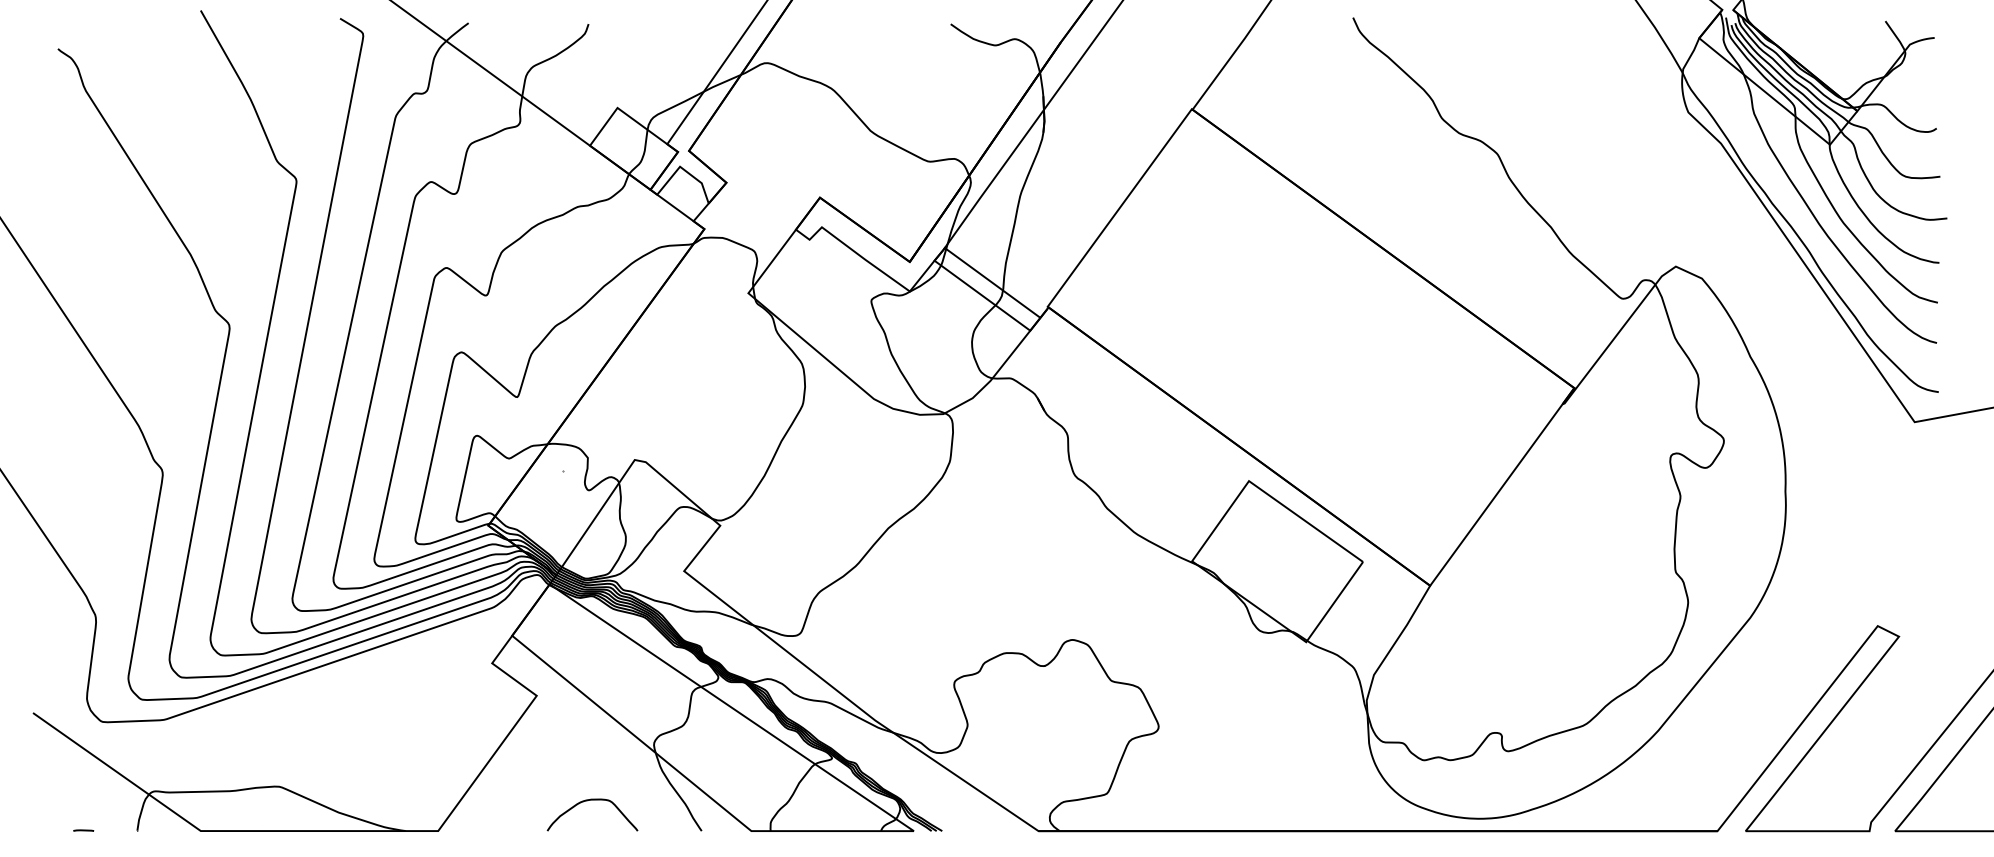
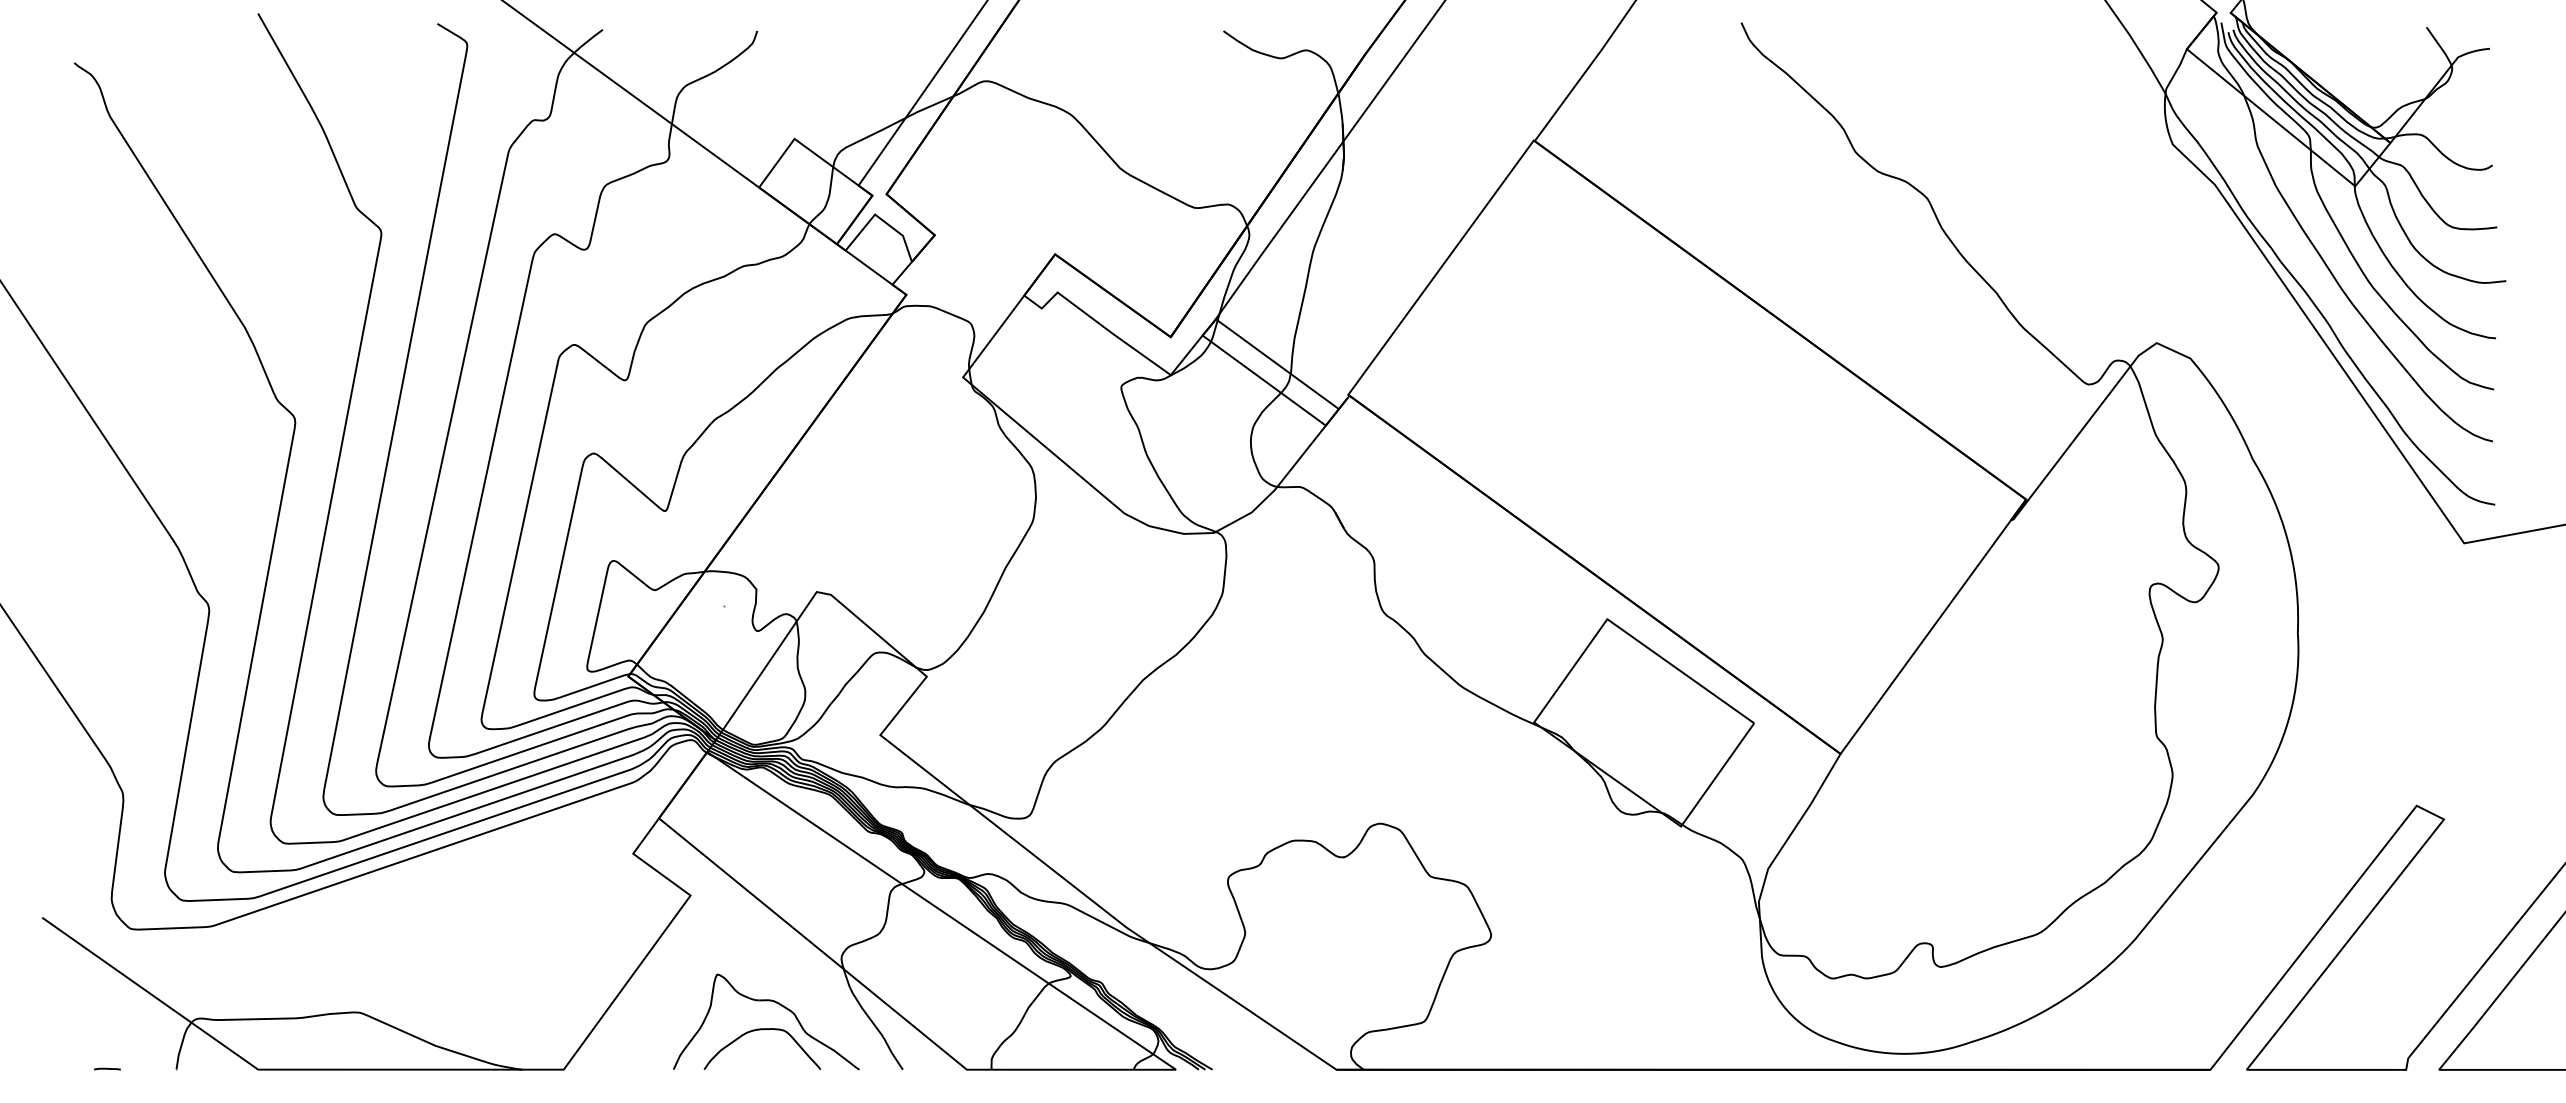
part: (595, 778) -> (766, 1001), added

